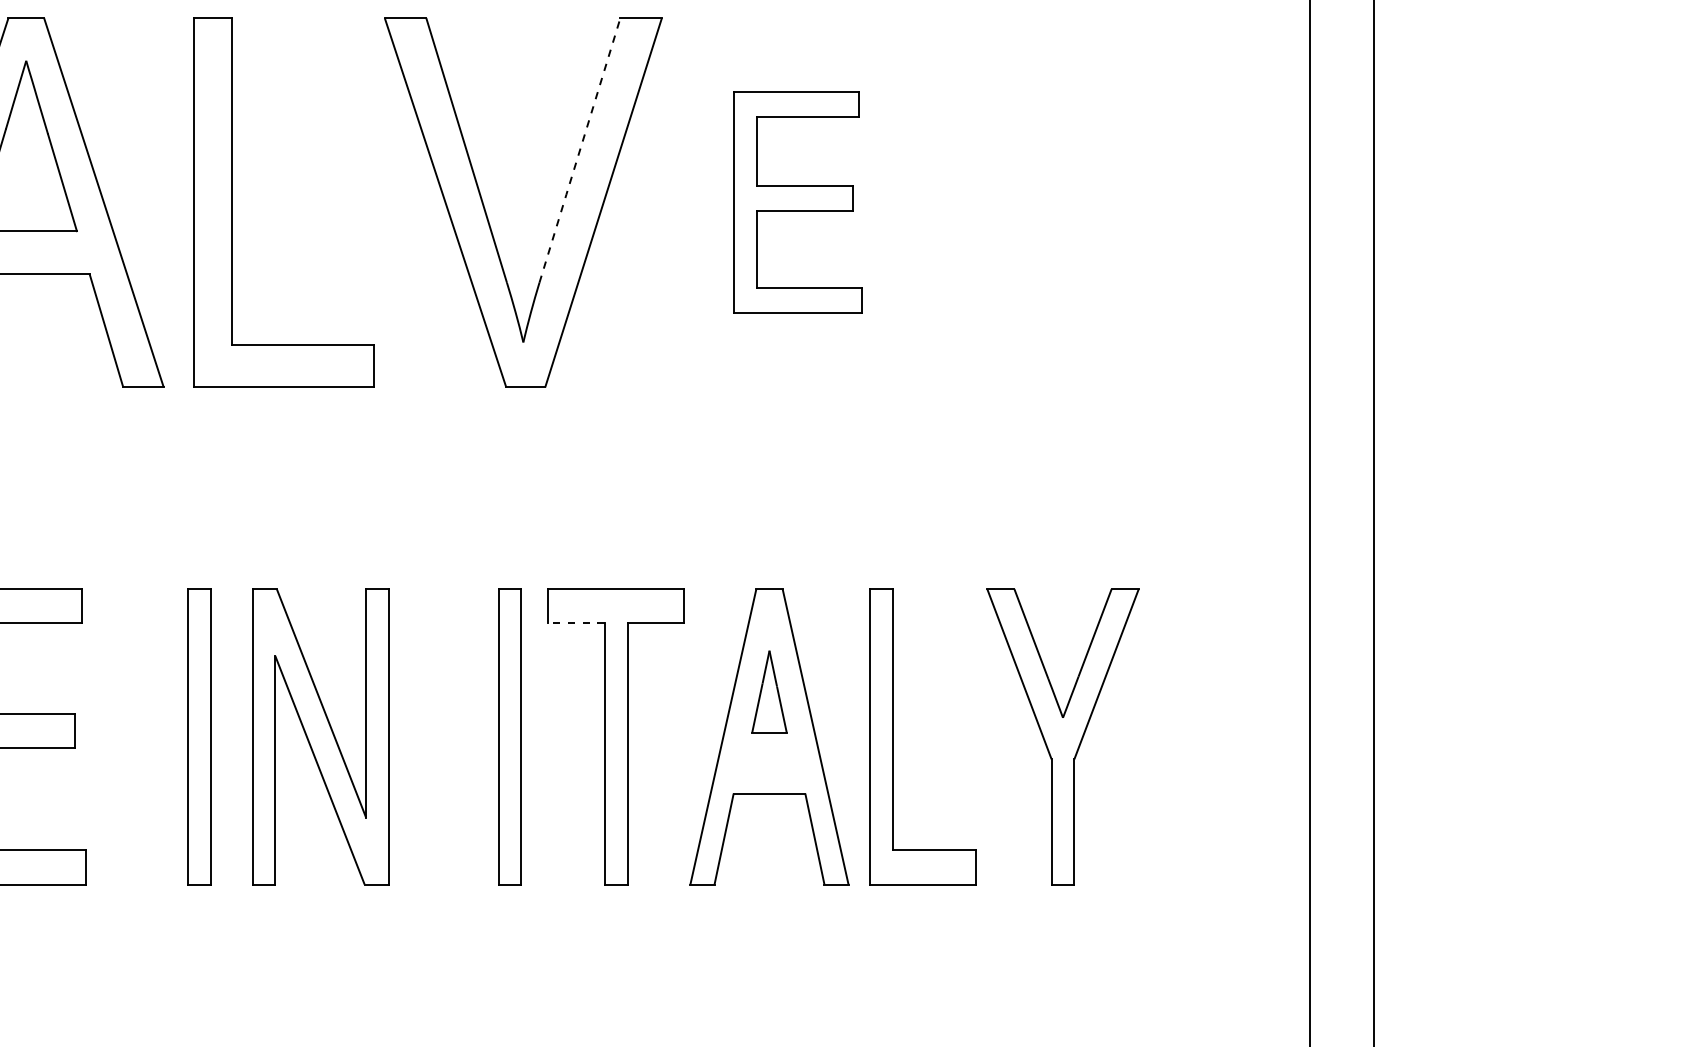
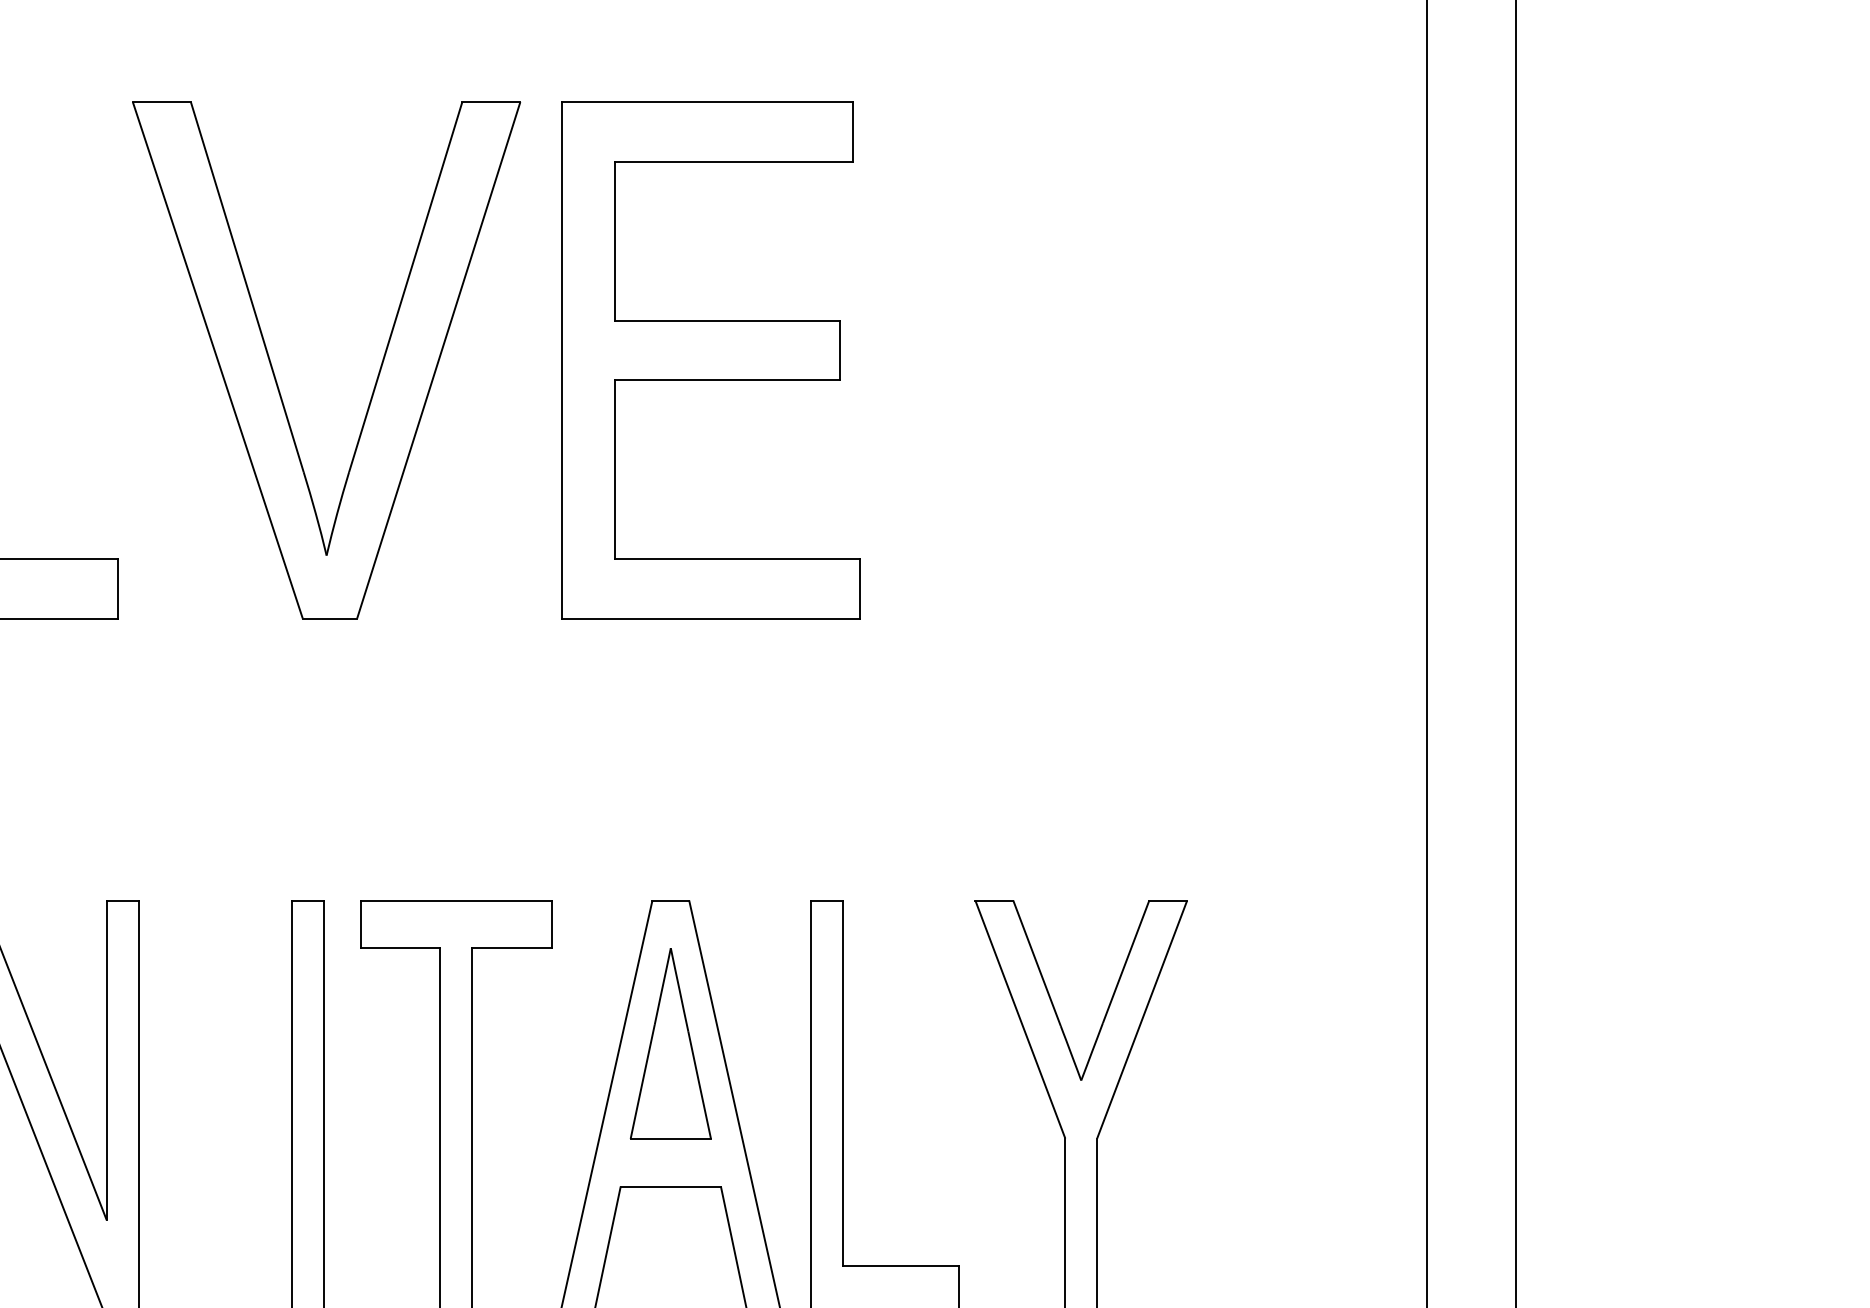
line: (580, 150) -> (406, 287), dashed -> solid
part: (797, 202) -> (709, 359), size x1.67
line: (575, 623) -> (399, 948), dashed -> solid
part: (769, 691) -> (670, 1043), size x1.67

